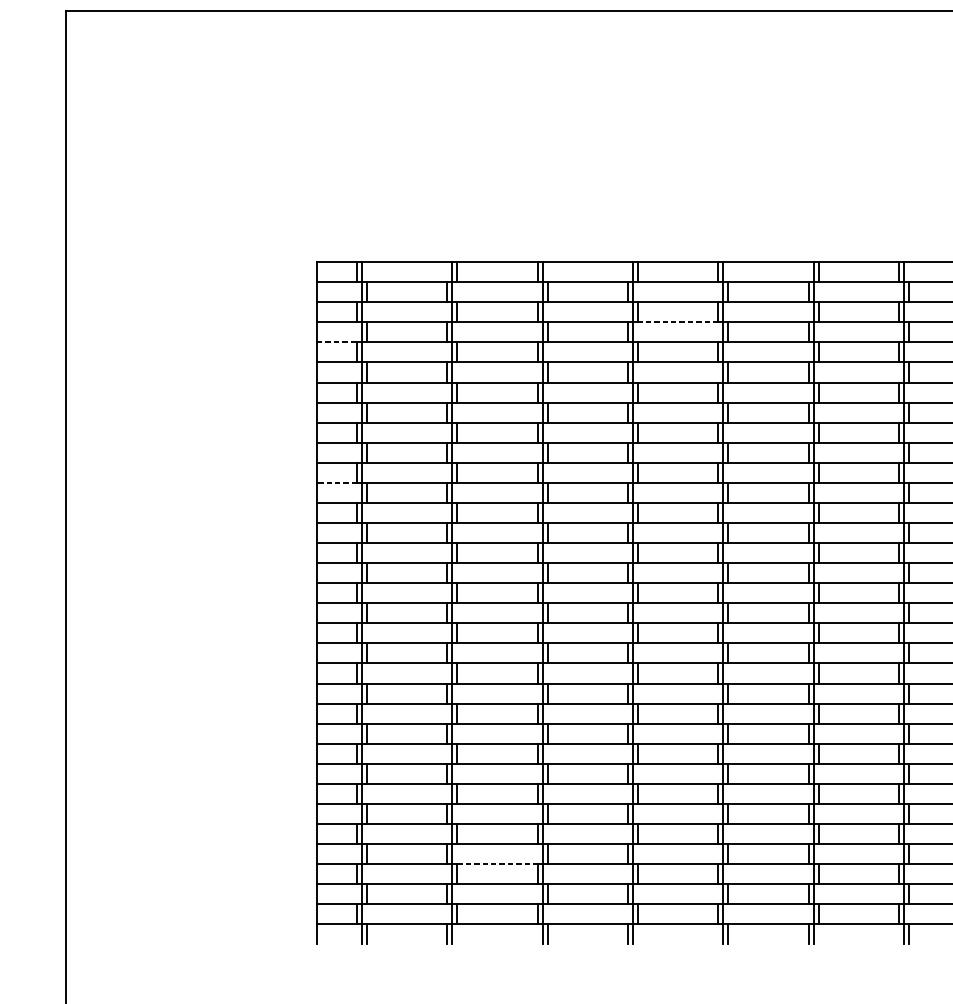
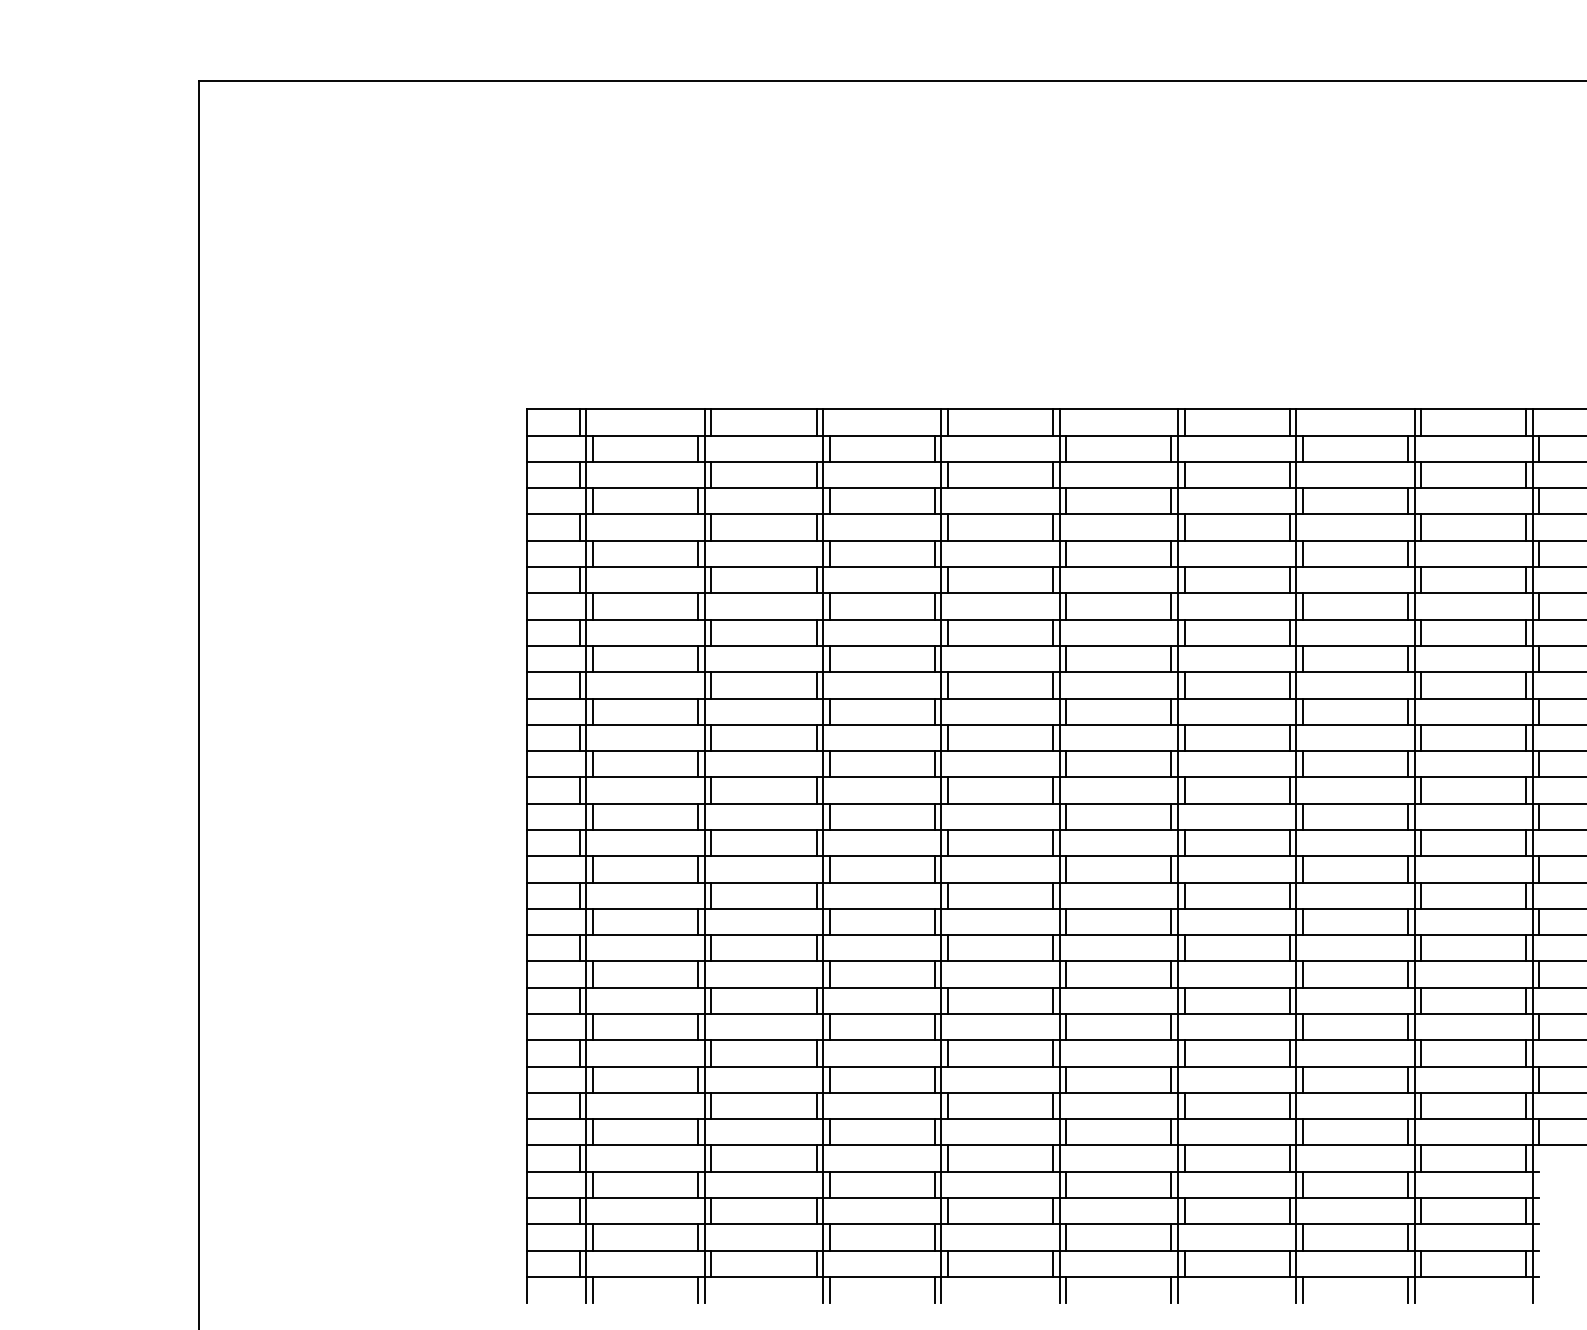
line: (678, 322) -> (1000, 488), dashed -> solid
line: (337, 342) -> (554, 514), dashed -> solid
line: (336, 482) -> (553, 698), dashed -> solid
line: (497, 863) -> (763, 1197), dashed -> solid

